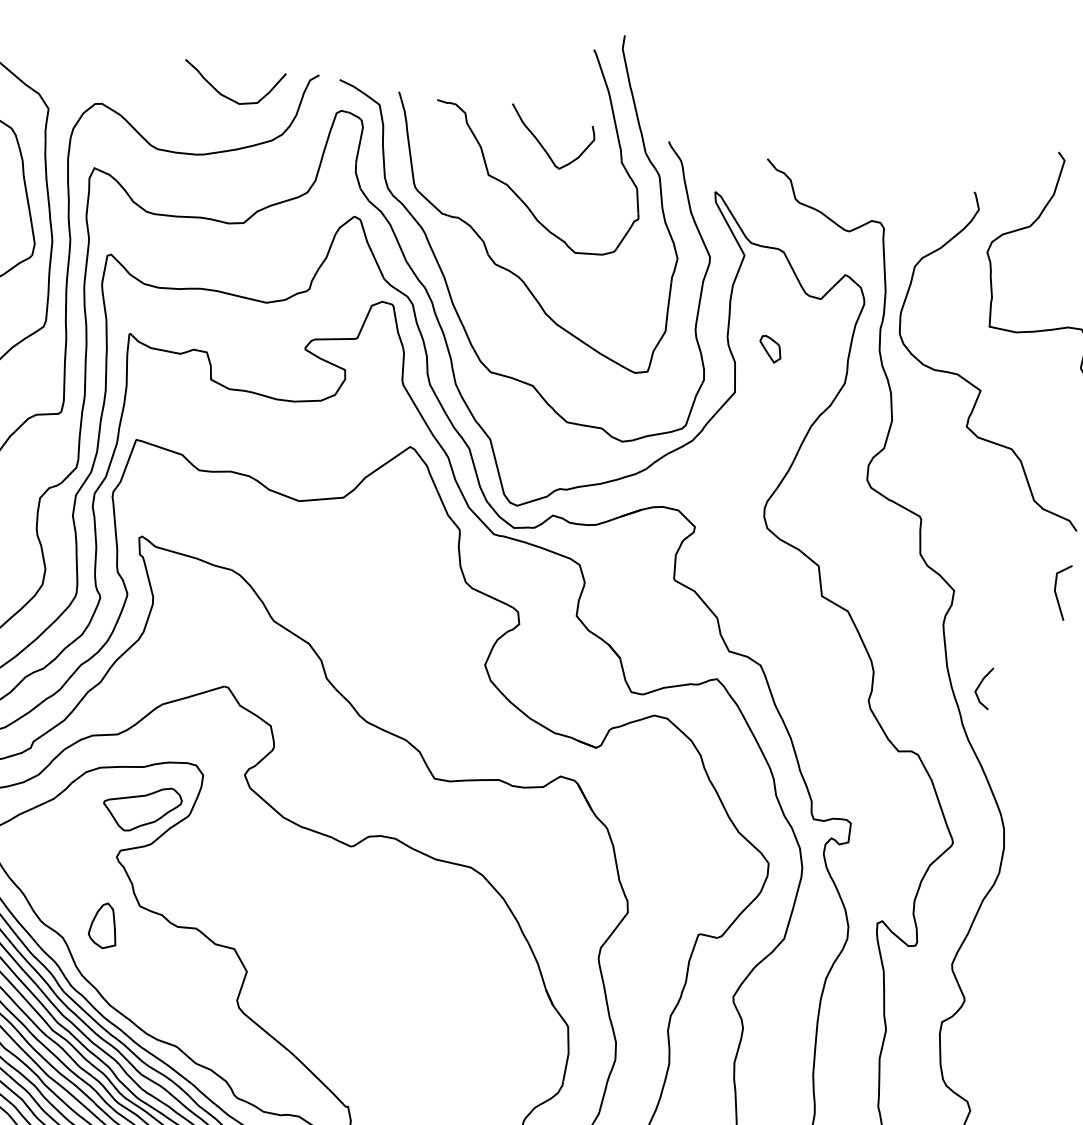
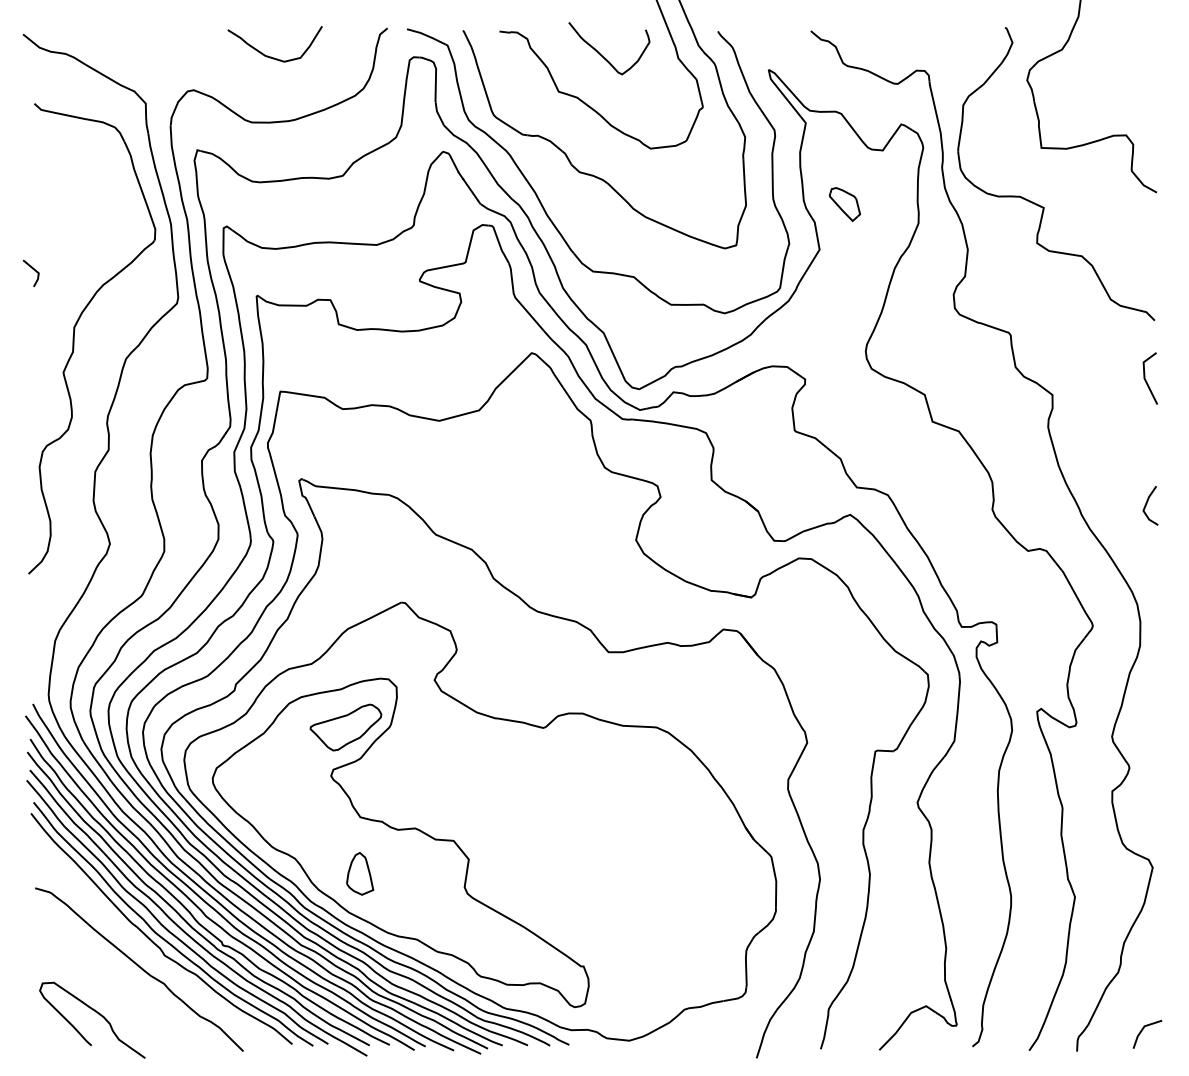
curve: (226, 95) -> (271, 56), moved
part: (770, 349) -> (844, 204), size x1.43
line: (981, 684) -> (1147, 503), moved
part: (104, 925) -> (360, 873), moved

